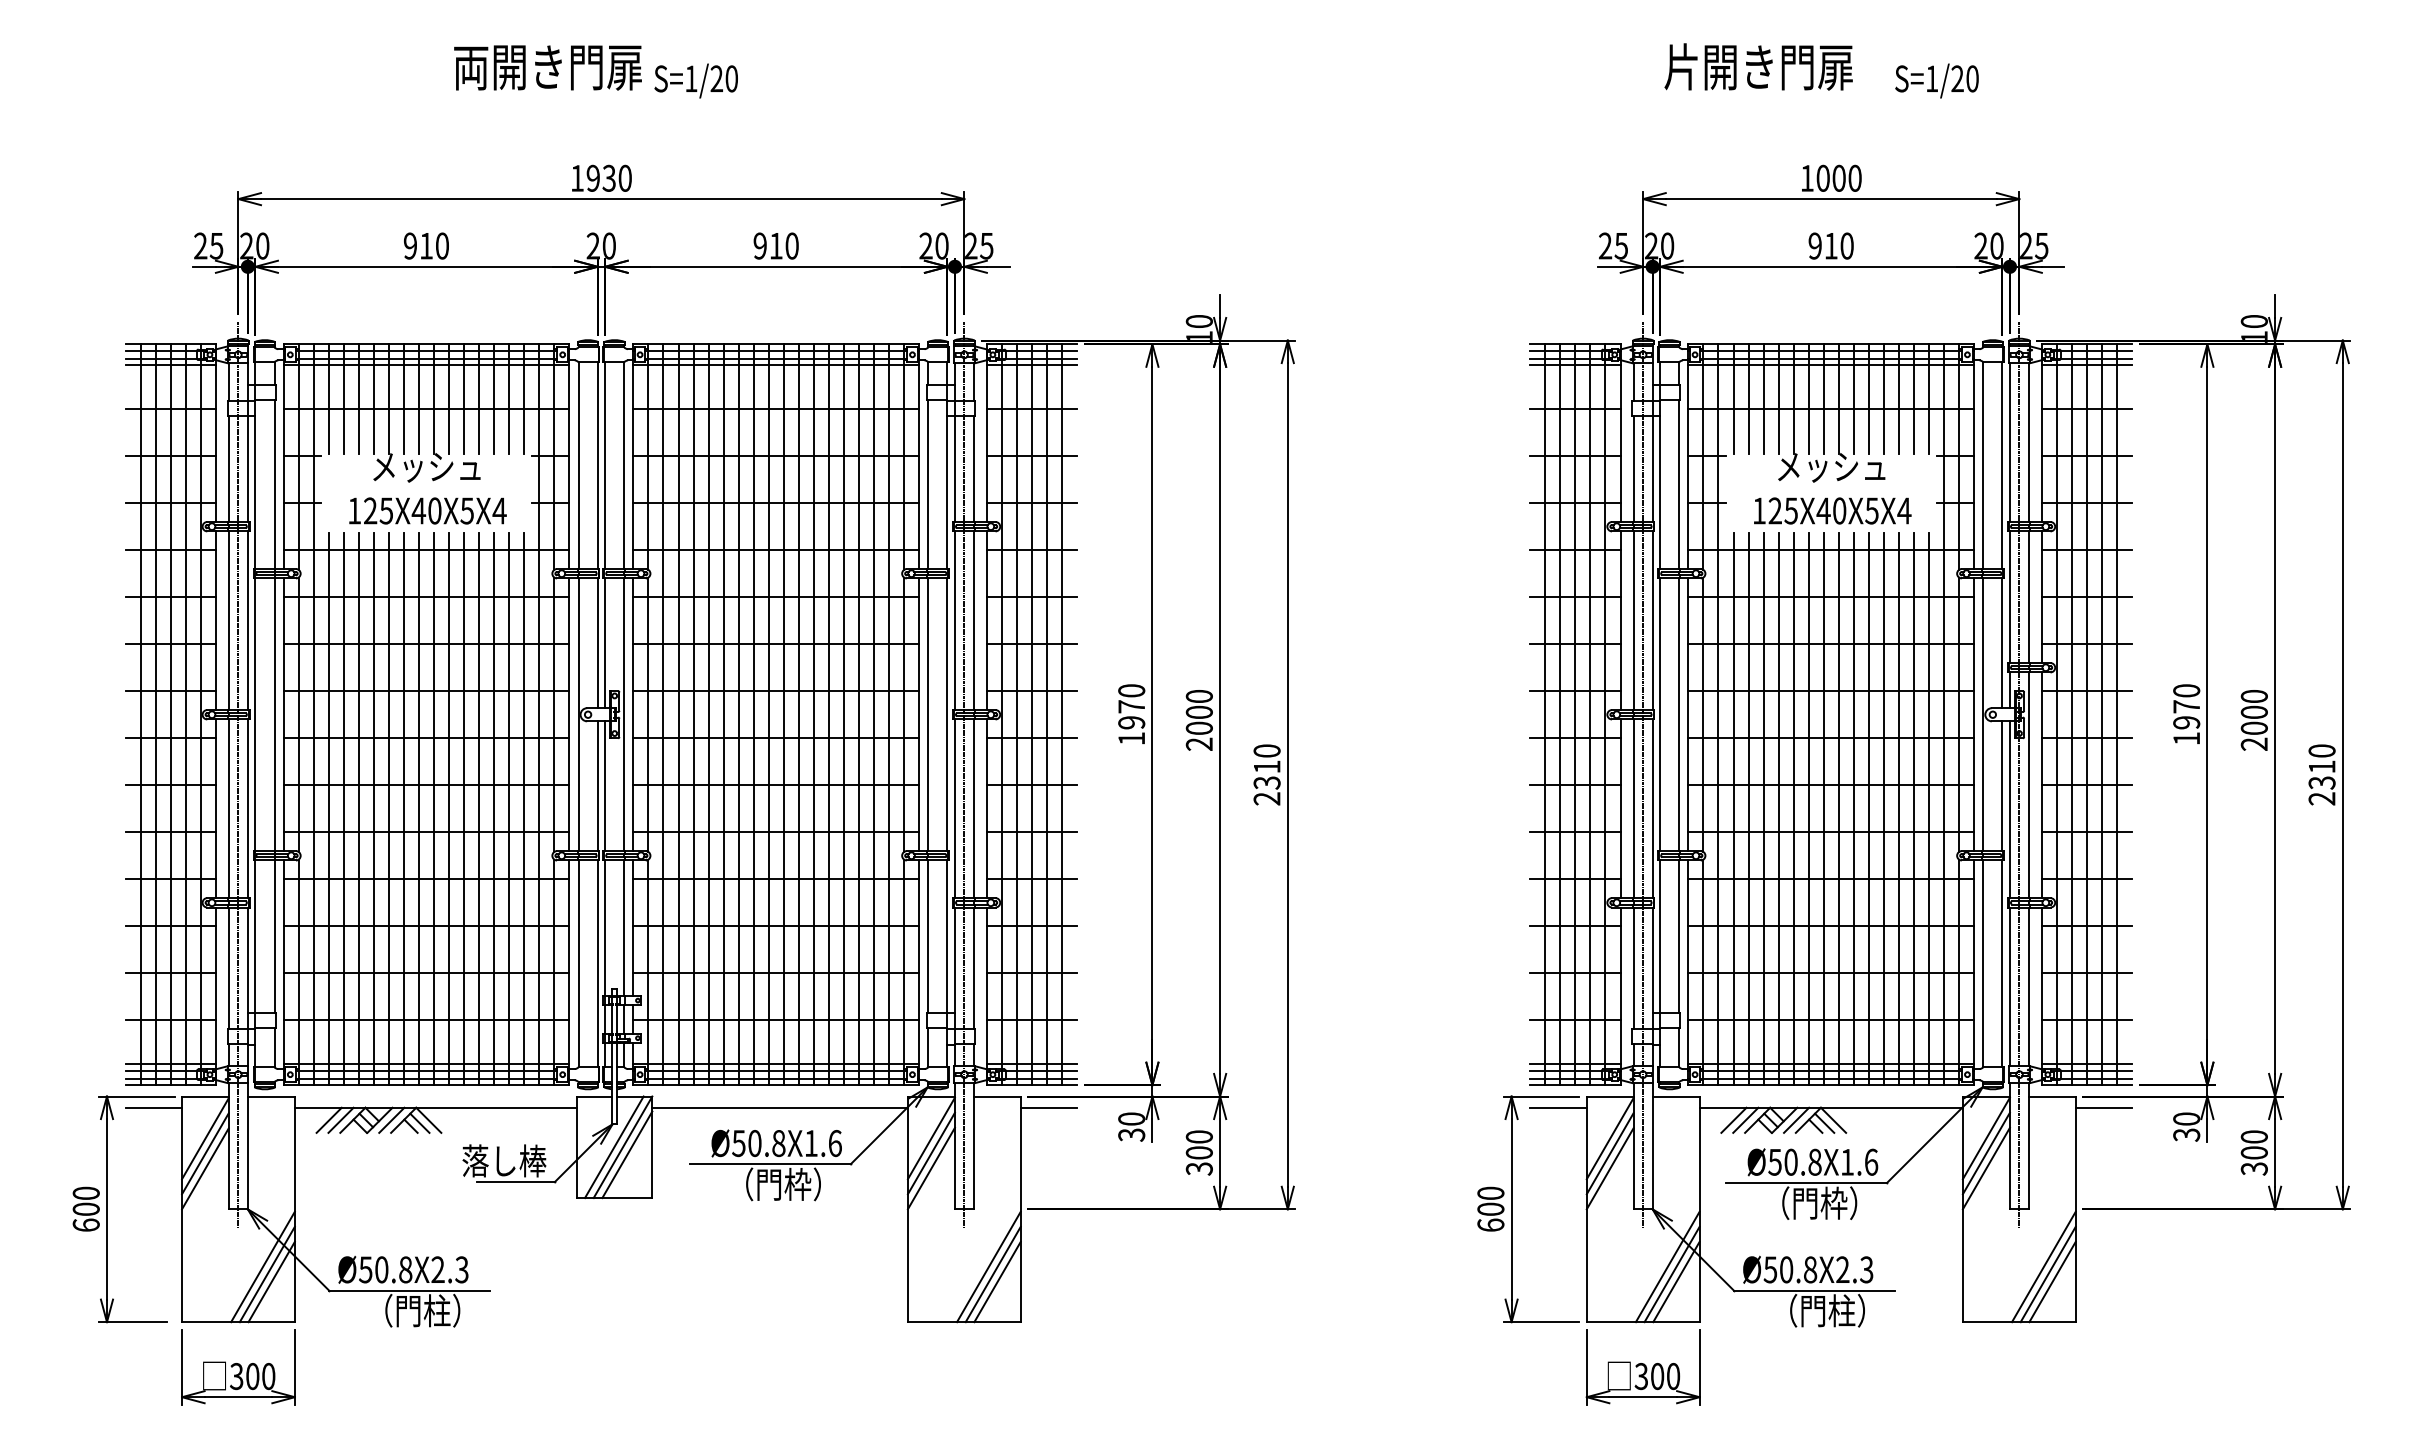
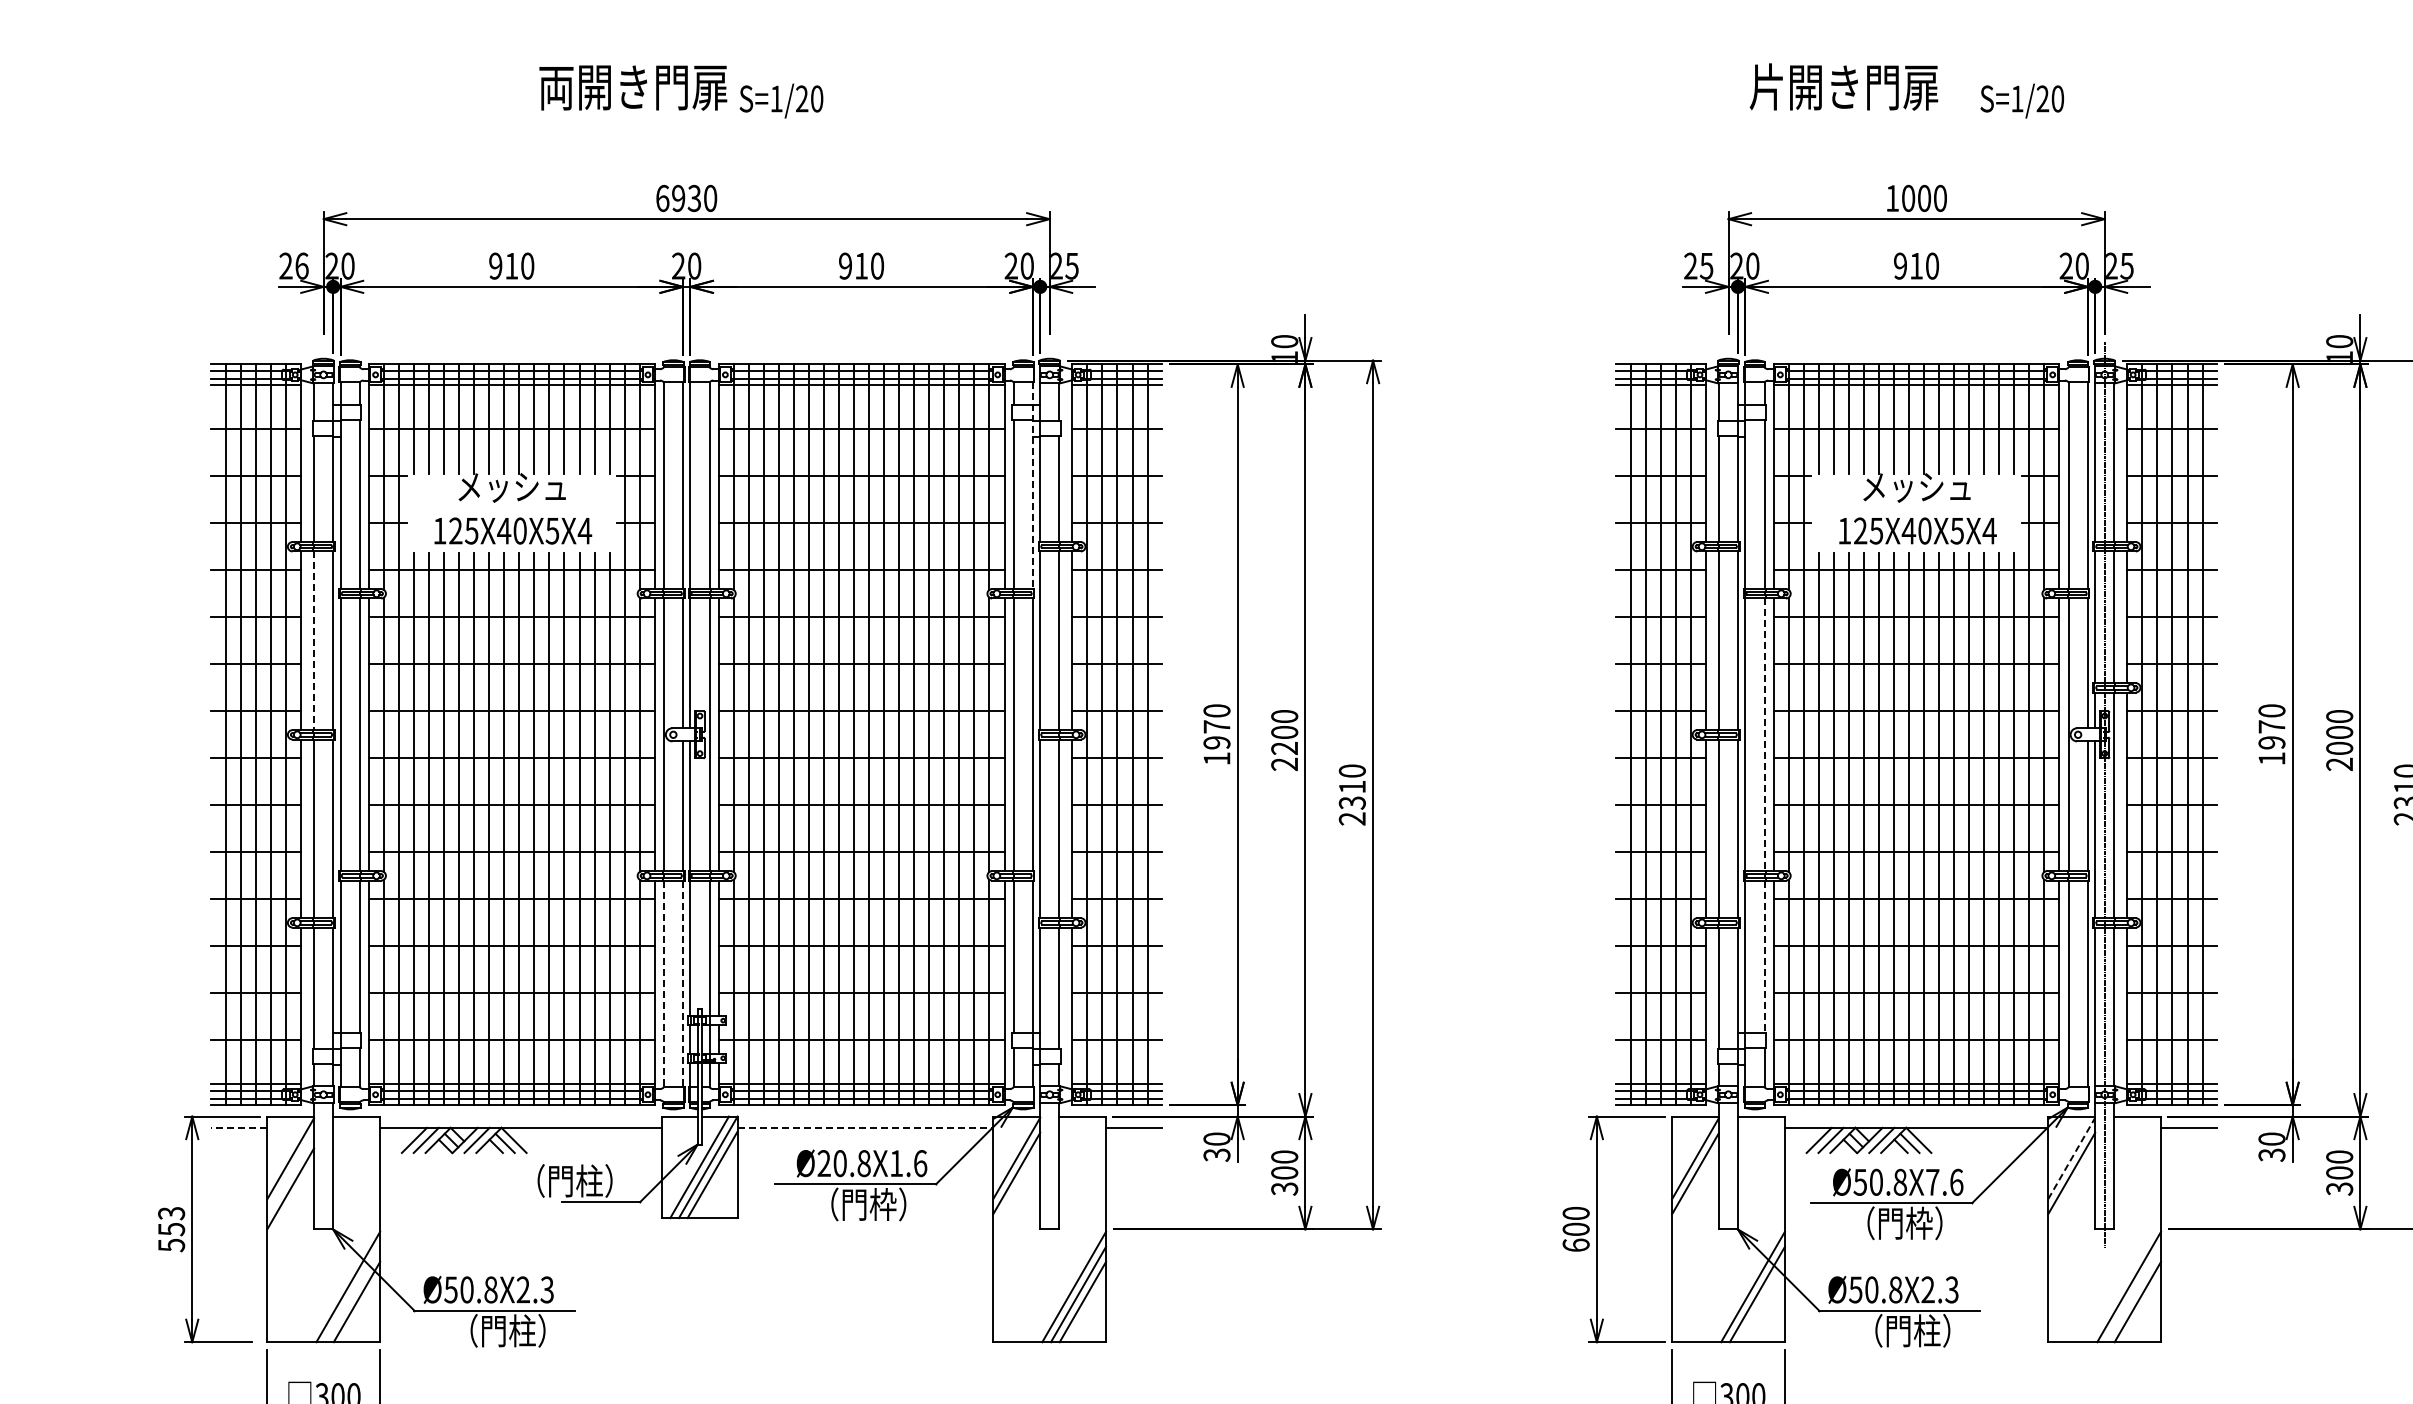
text: (577, 177) -> (662, 197), 1930 -> 6930
text: (216, 245) -> (301, 265), 25 -> 26
line: (947, 466) -> (1032, 486), solid -> dashed
line: (228, 621) -> (313, 641), solid -> dashed
line: (1679, 715) -> (1764, 735), solid -> dashed
text: (1198, 727) -> (1283, 747), 2000 -> 2200
line: (238, 774) -> (323, 794), removed
line: (964, 774) -> (1049, 794), removed
line: (1643, 774) -> (1728, 794), removed
line: (1679, 937) -> (1764, 957), solid -> dashed
line: (578, 964) -> (663, 984), solid -> dashed
line: (597, 964) -> (682, 984), solid -> dashed
line: (153, 1107) -> (238, 1127), solid -> dashed
line: (780, 1107) -> (865, 1127), solid -> dashed
line: (1558, 1107) -> (1643, 1127), removed
line: (1986, 1138) -> (2071, 1158), solid -> dashed
text: (738, 1143) -> (823, 1163), Ø50.8X1.6 -> Ø20.8X1.6
line: (205, 1153) -> (290, 1173), removed
text: (499, 1160) -> (584, 1180), 落し棒 -> （門柱）
text: (1847, 1162) -> (1932, 1182), Ø50.8X1.6 -> Ø50.8X7.6
line: (930, 1168) -> (1015, 1188), removed
line: (1609, 1168) -> (1694, 1188), removed
line: (1985, 1168) -> (2070, 1188), removed
text: (85, 1209) -> (170, 1229), 600 -> 553
line: (266, 1274) -> (351, 1294), removed
line: (2047, 1274) -> (2132, 1294), removed
line: (1676, 1281) -> (1761, 1301), removed

